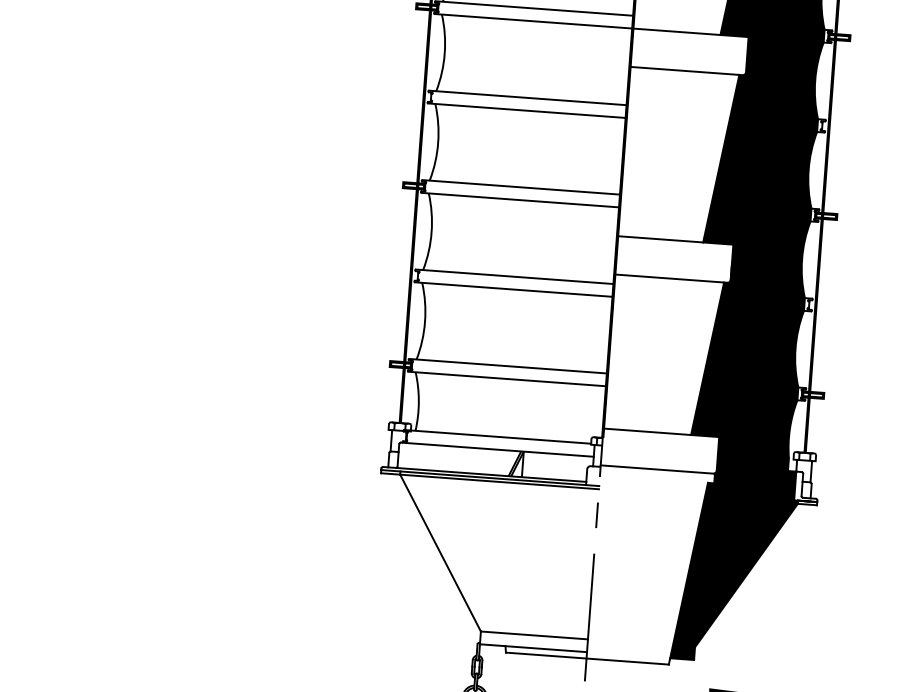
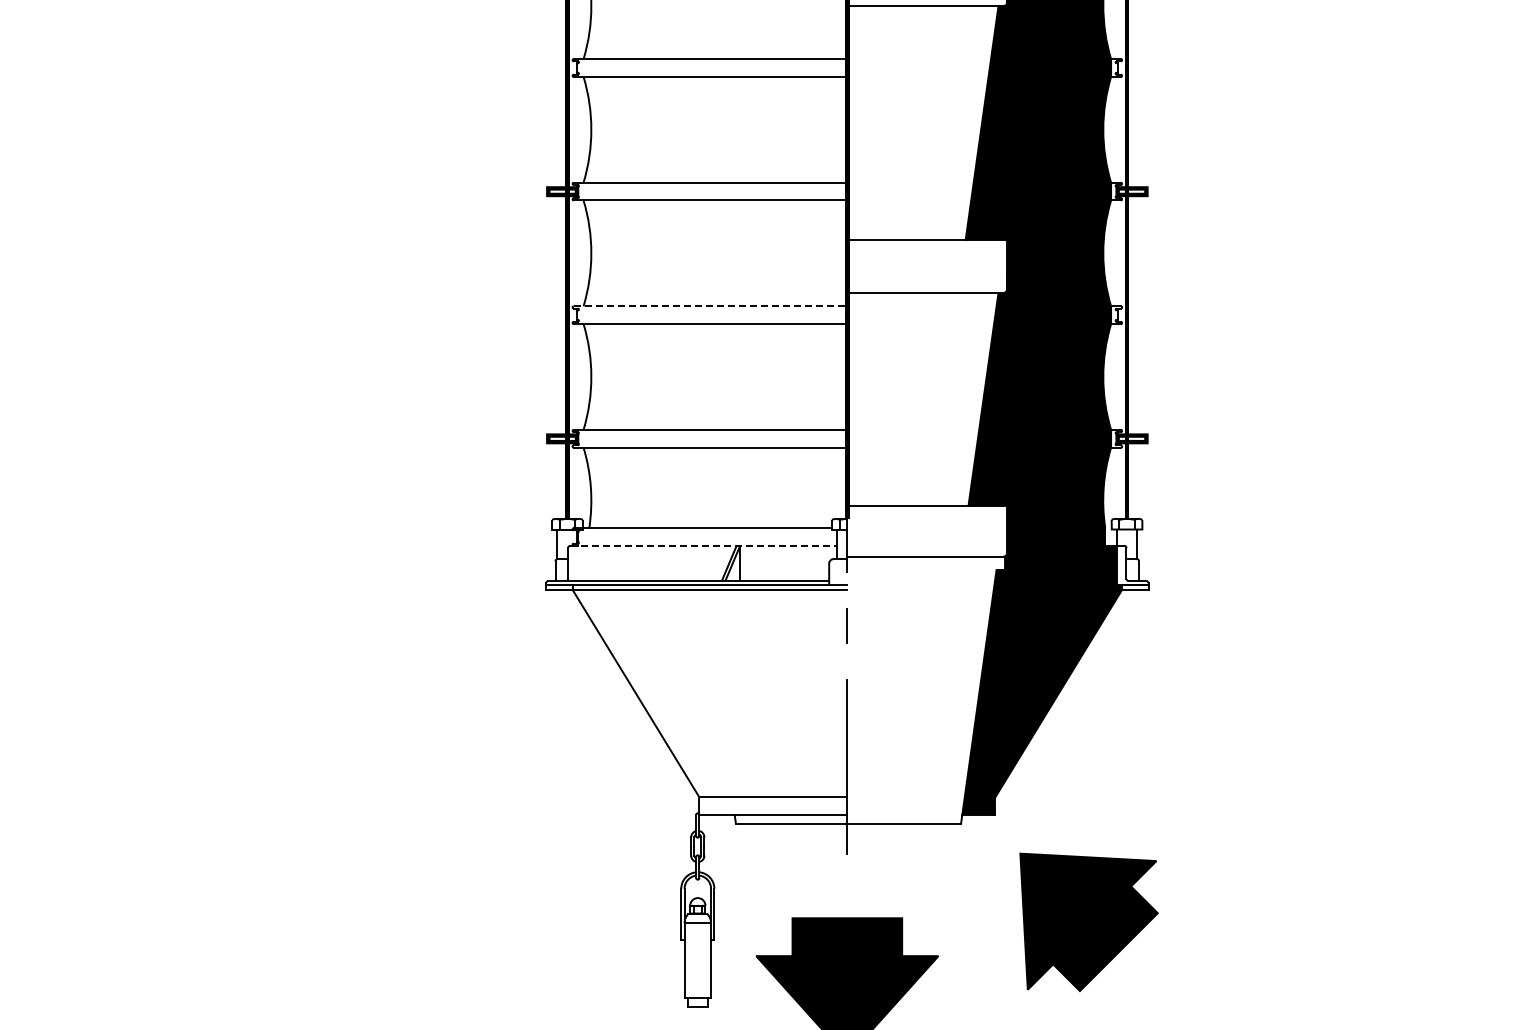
line: (515, 276) -> (710, 306), solid -> dashed
line: (497, 449) -> (704, 545), solid -> dashed

